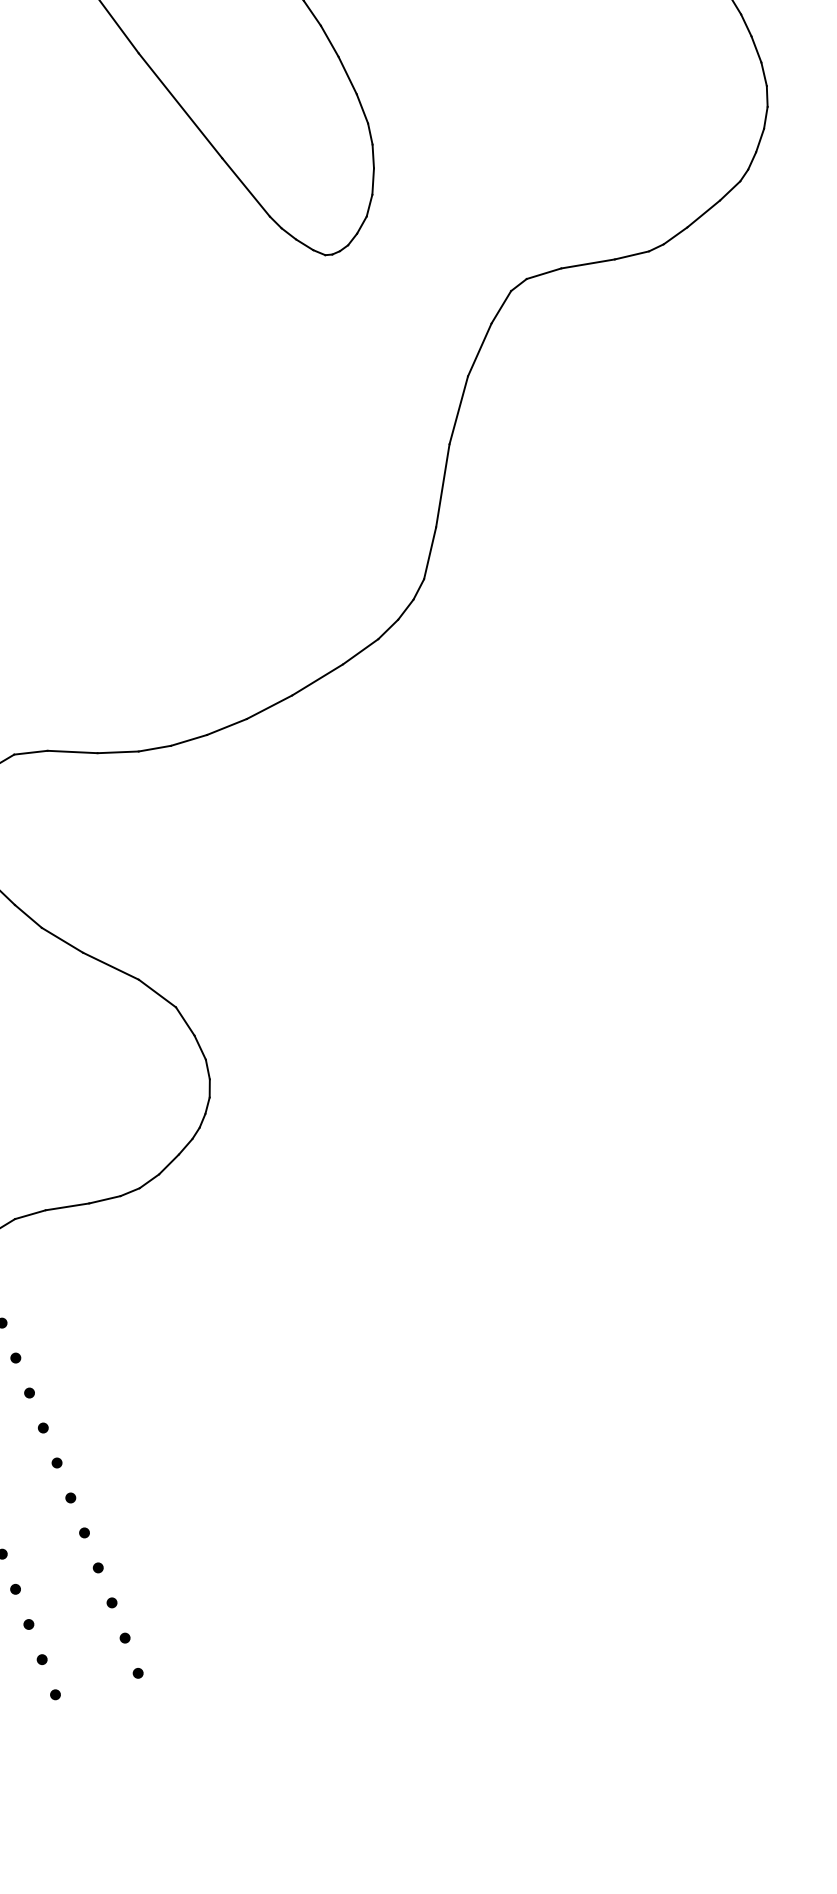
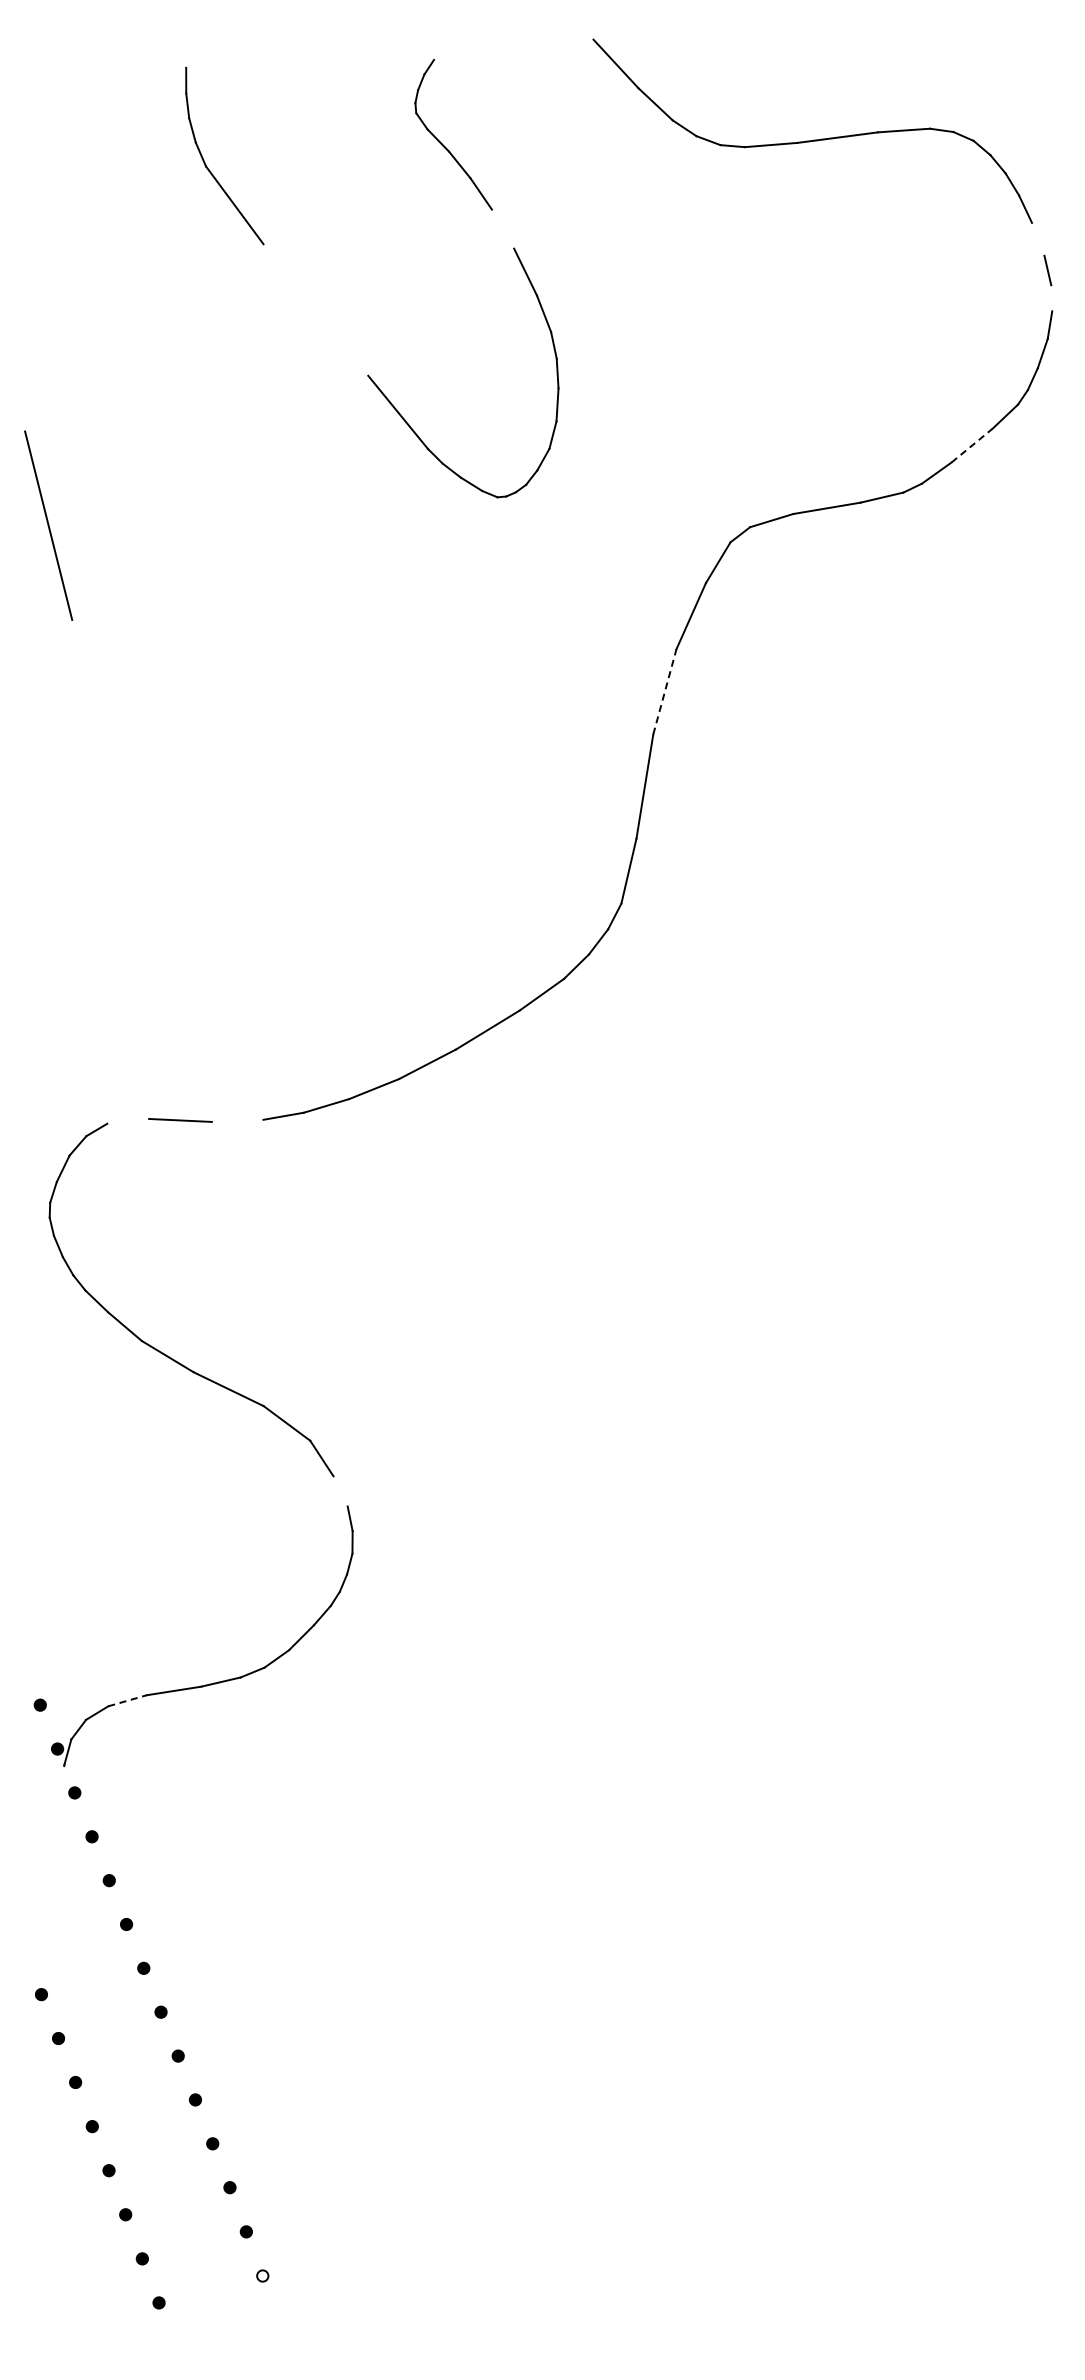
line: (329, 40) -> (502, 228), removed
line: (756, 48) -> (1038, 238), removed
line: (767, 96) -> (1051, 298), removed
line: (180, 105) -> (315, 309), removed
line: (704, 213) -> (972, 445), solid -> dashed
line: (459, 409) -> (665, 691), solid -> dashed
line: (31, 752) -> (128, 1120), removed
line: (118, 752) -> (237, 1120), removed
line: (200, 1047) -> (340, 1491), removed
line: (31, 1214) -> (128, 1700), solid -> dashed
fill: (137, 1672) -> (262, 2275), removed

